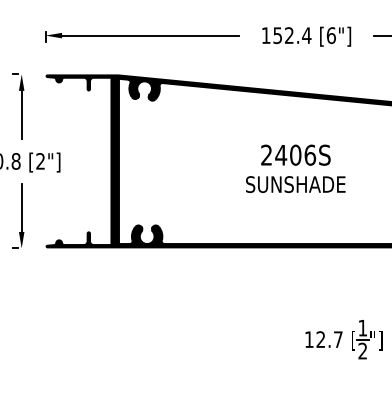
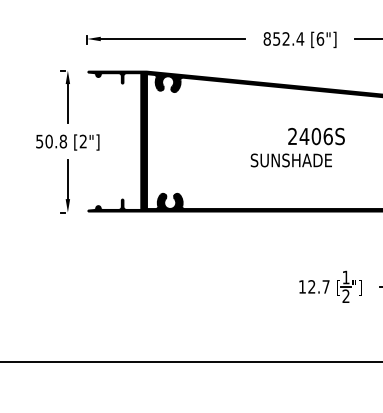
text: (265, 35) -> (266, 38), 152.4 -> 852.4
text: (295, 155) -> (316, 136), moved

